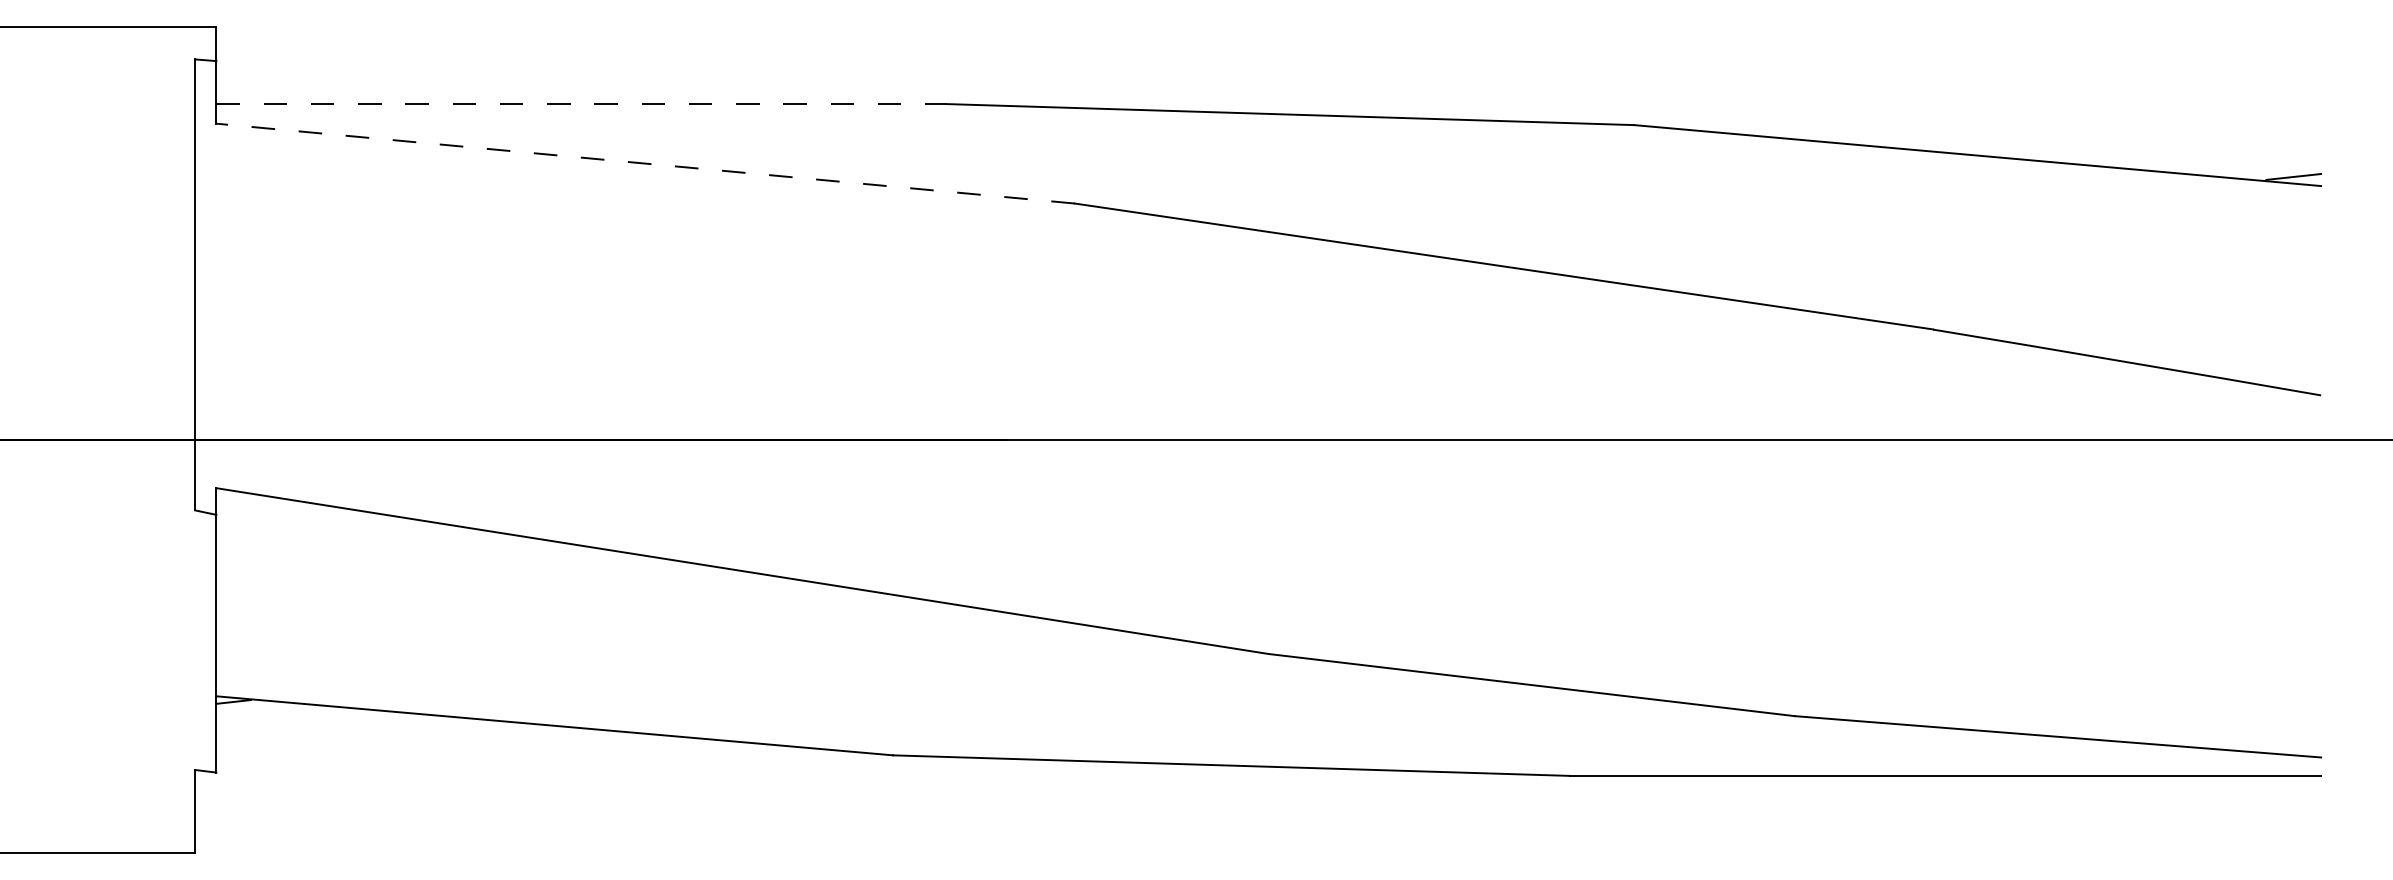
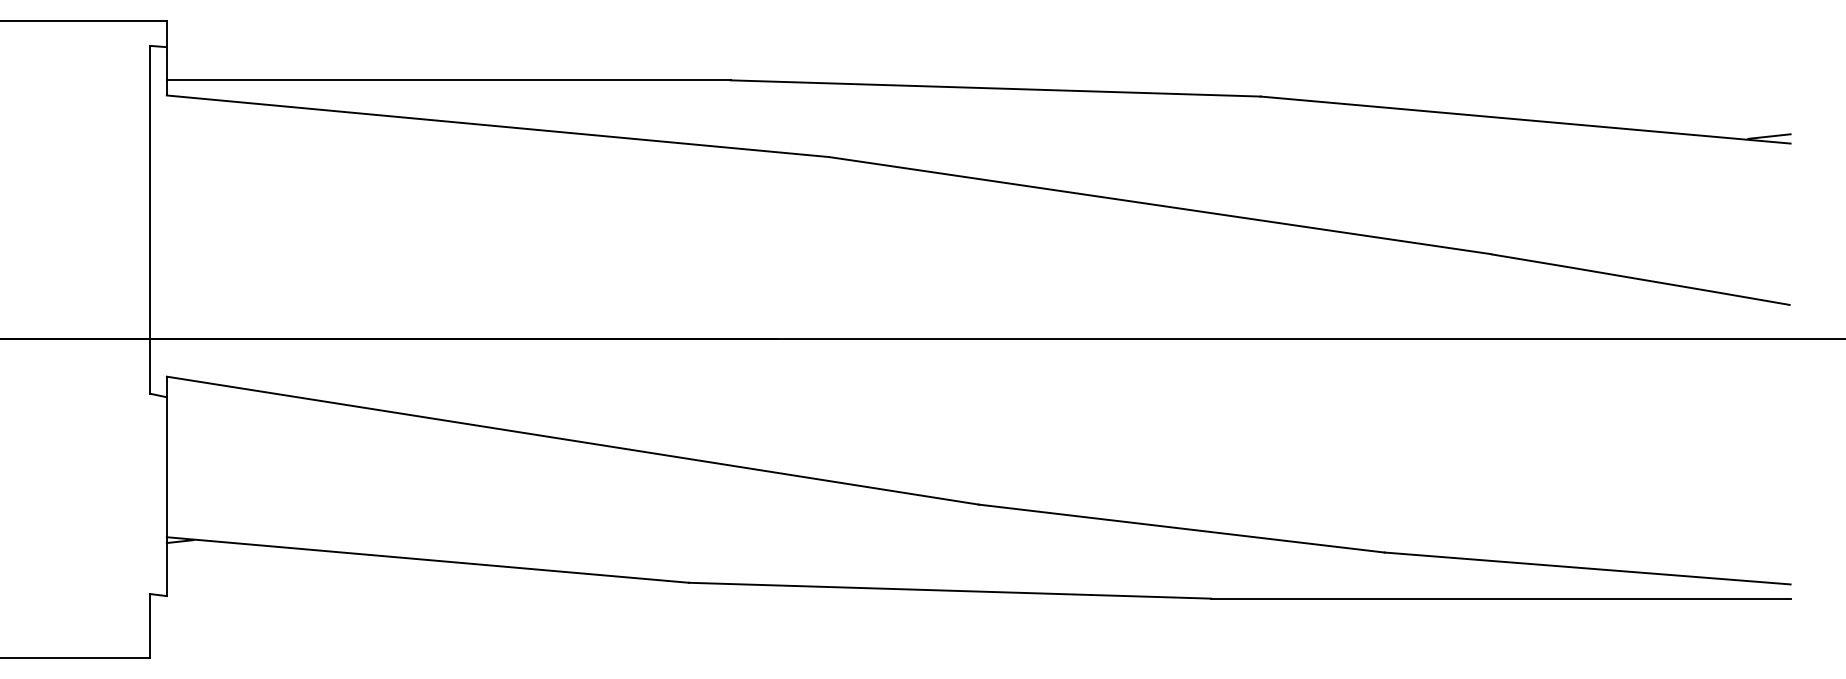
line: (581, 104) -> (448, 80), dashed -> solid
line: (644, 163) -> (497, 126), dashed -> solid

